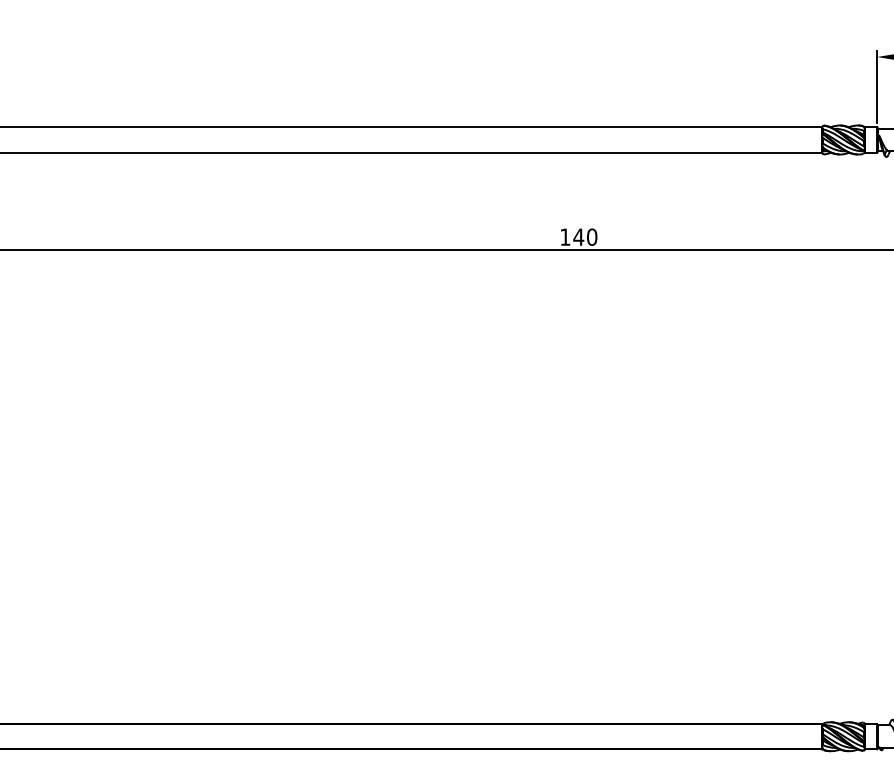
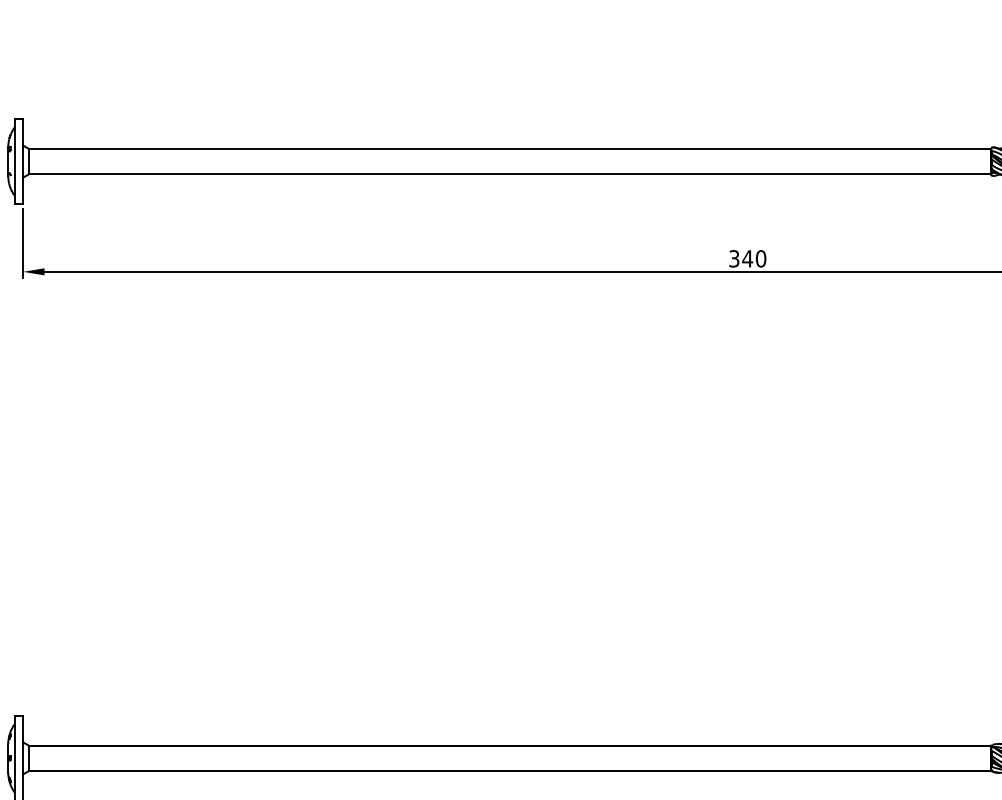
text: (565, 236) -> (734, 258), 140 -> 340

